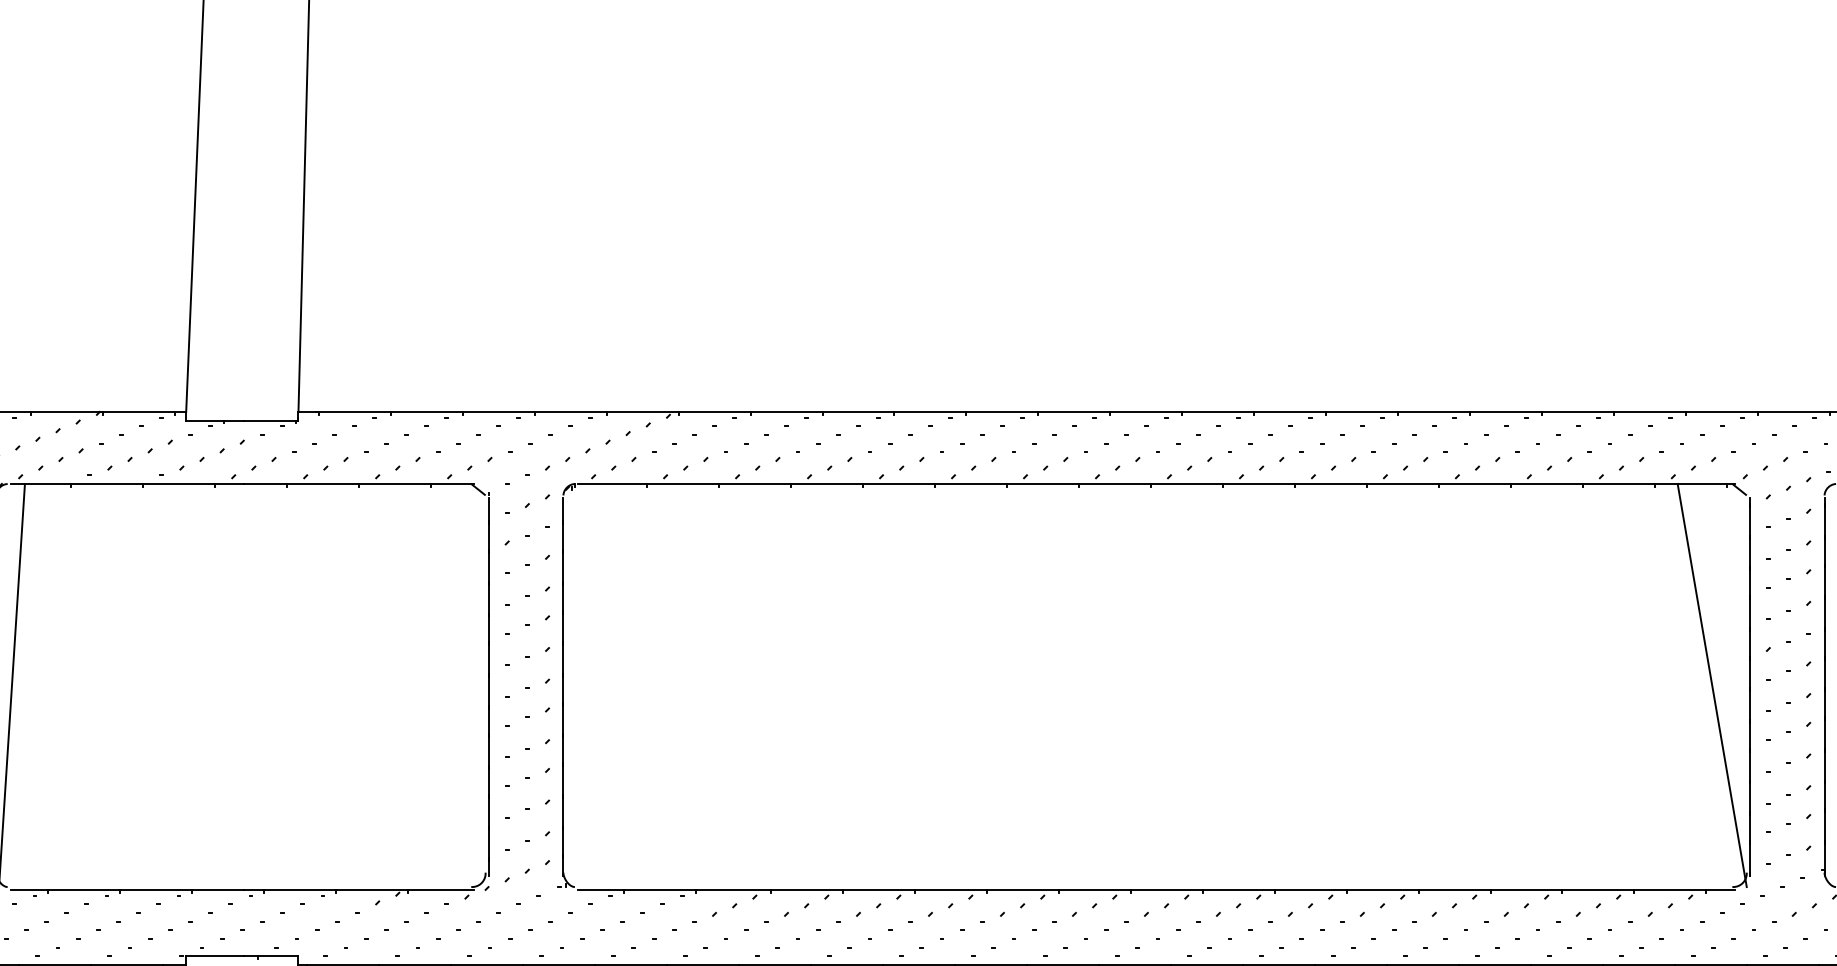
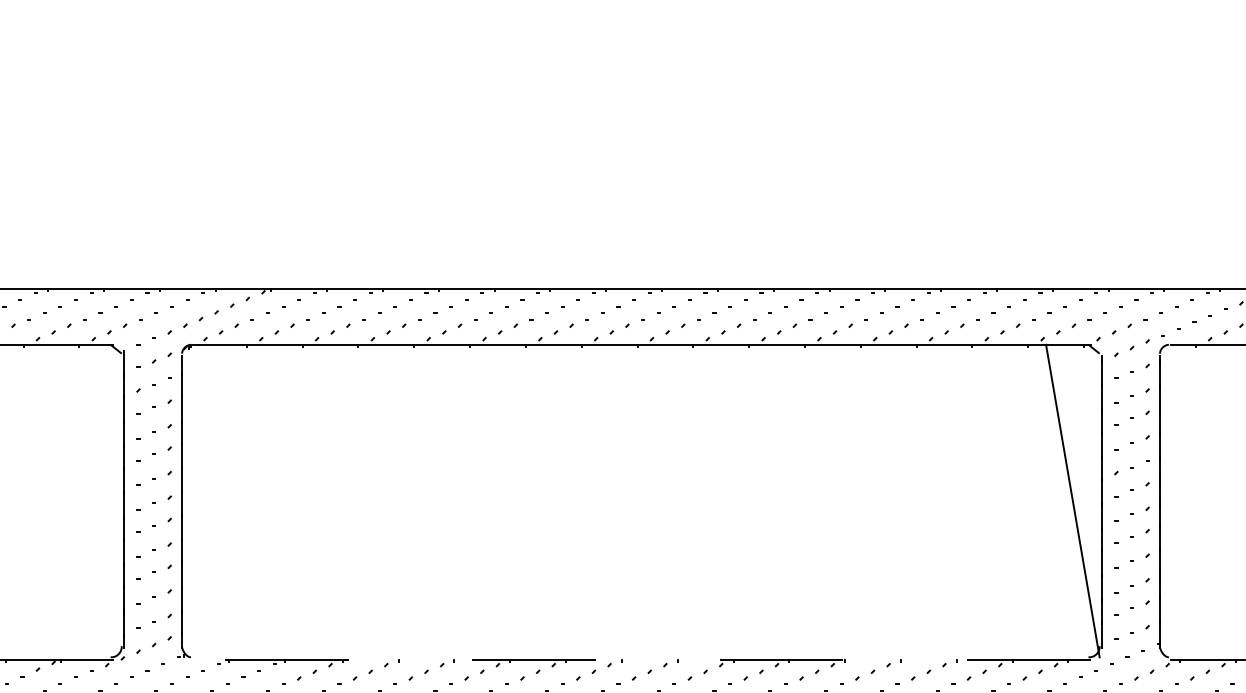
line: (1156, 889) -> (641, 659), solid -> dashed

